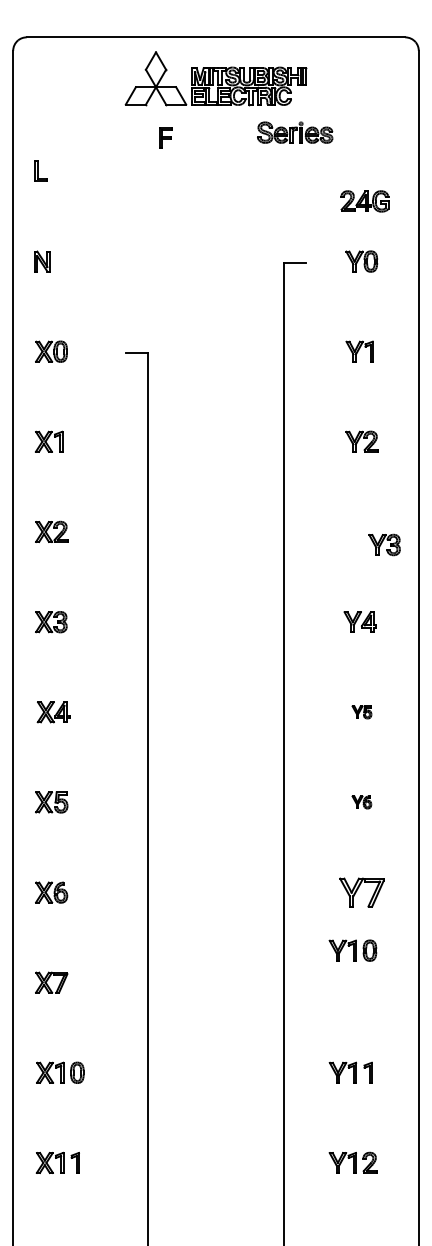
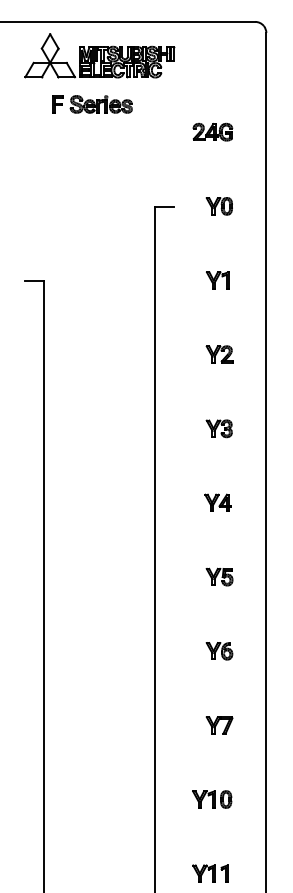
part: (295, 132) -> (101, 104), moved
part: (364, 201) -> (212, 132), moved
part: (384, 544) -> (219, 428), moved
part: (361, 712) -> (219, 577), size x1.67
part: (361, 802) -> (219, 651), size x1.67
part: (361, 892) -> (219, 725), size x0.71
part: (352, 950) -> (211, 799), moved

